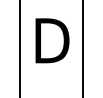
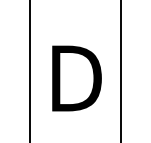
text: (52, 40) -> (76, 78), moved

